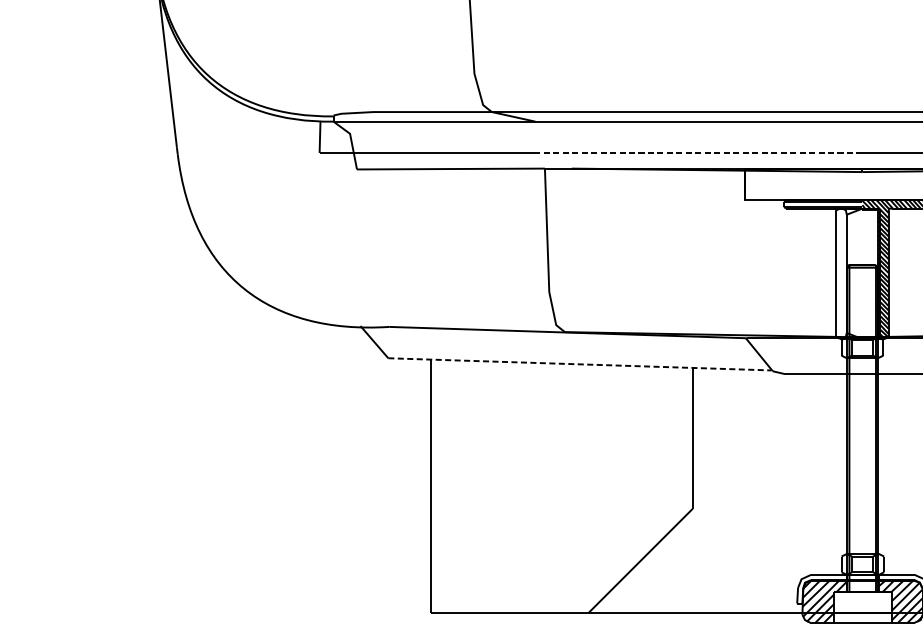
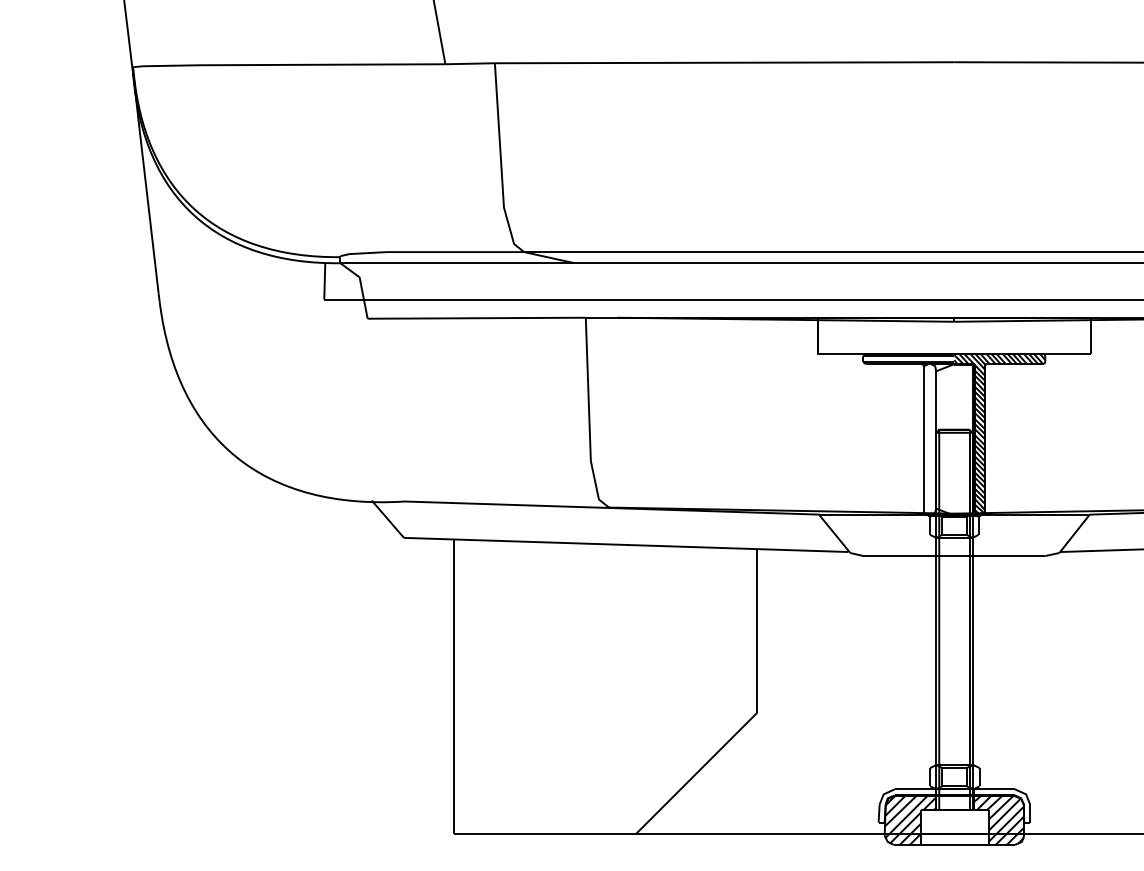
line: (698, 152) -> (764, 299), dashed -> solid
line: (579, 363) -> (626, 544), dashed -> solid

